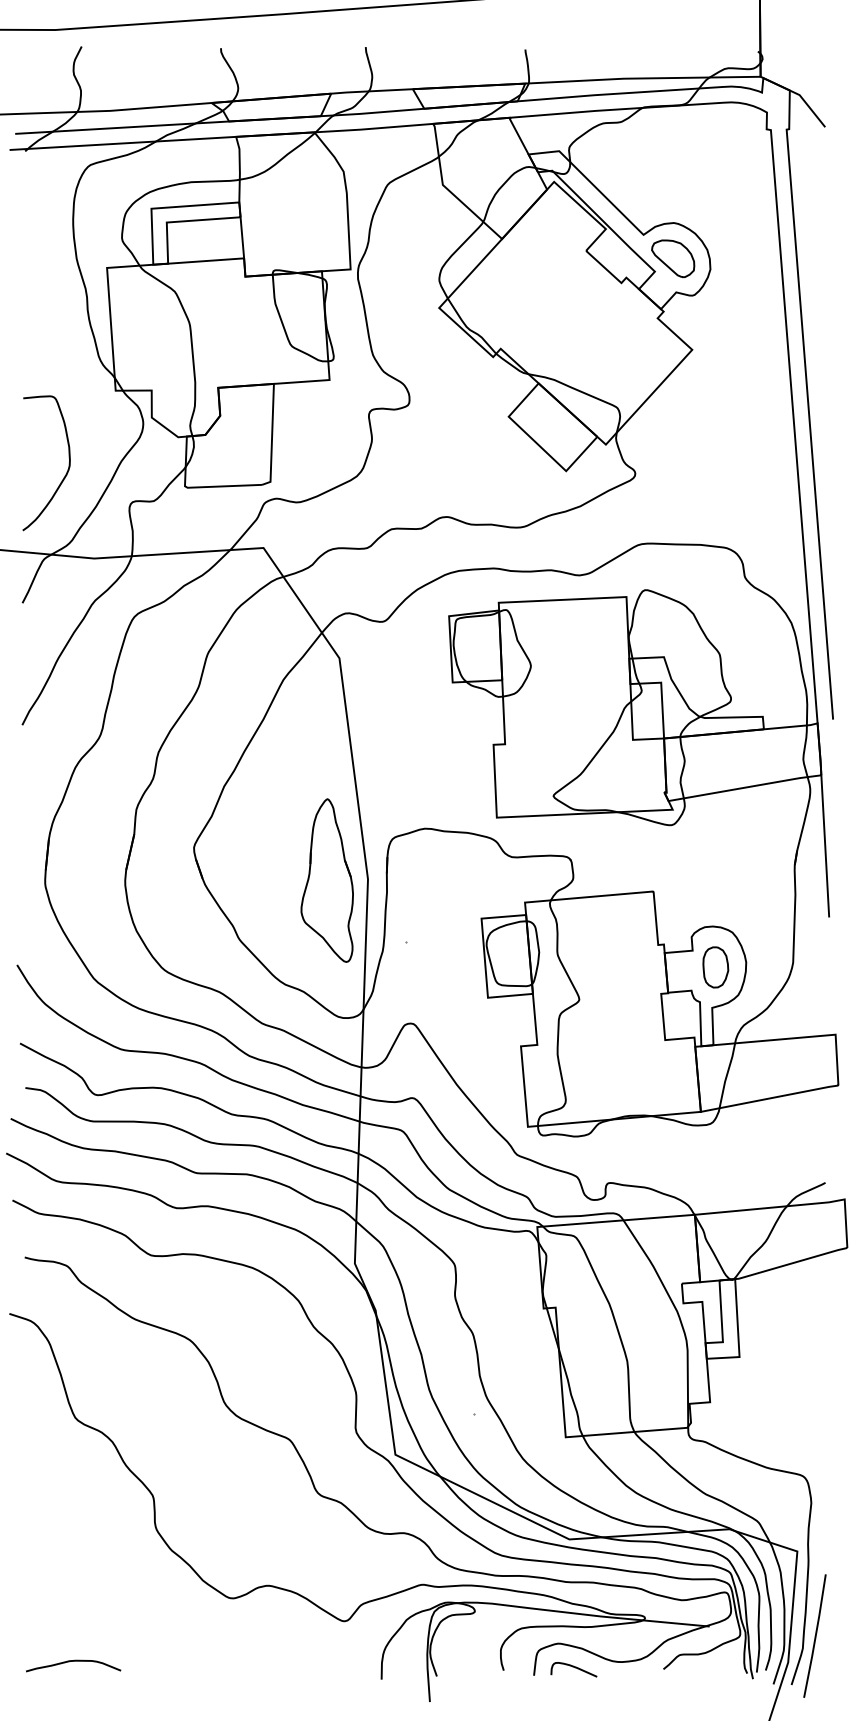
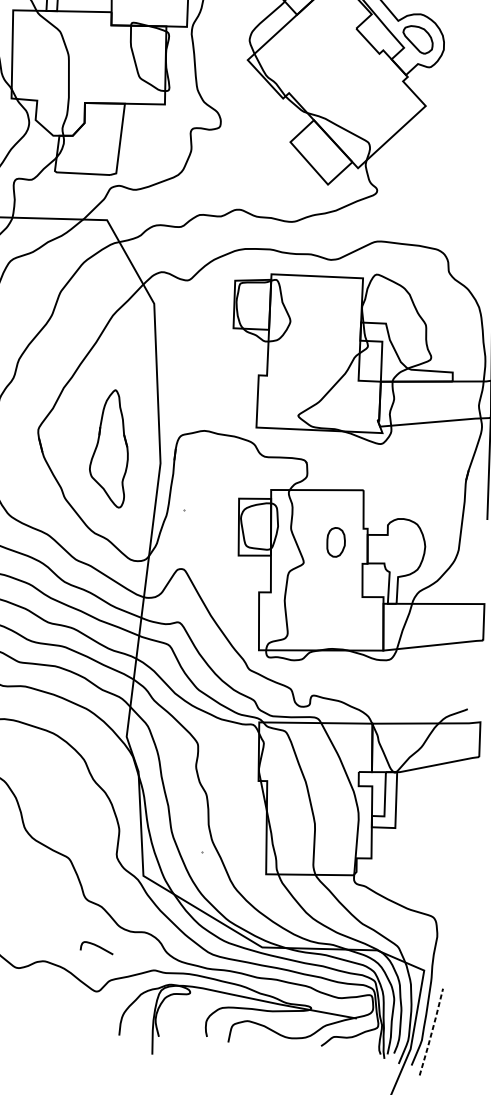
part: (326, 880) -> (109, 448), moved
part: (715, 967) -> (335, 542), moved
line: (815, 1636) -> (431, 1032), solid -> dashed
curve: (573, 1667) -> (96, 946), moved

